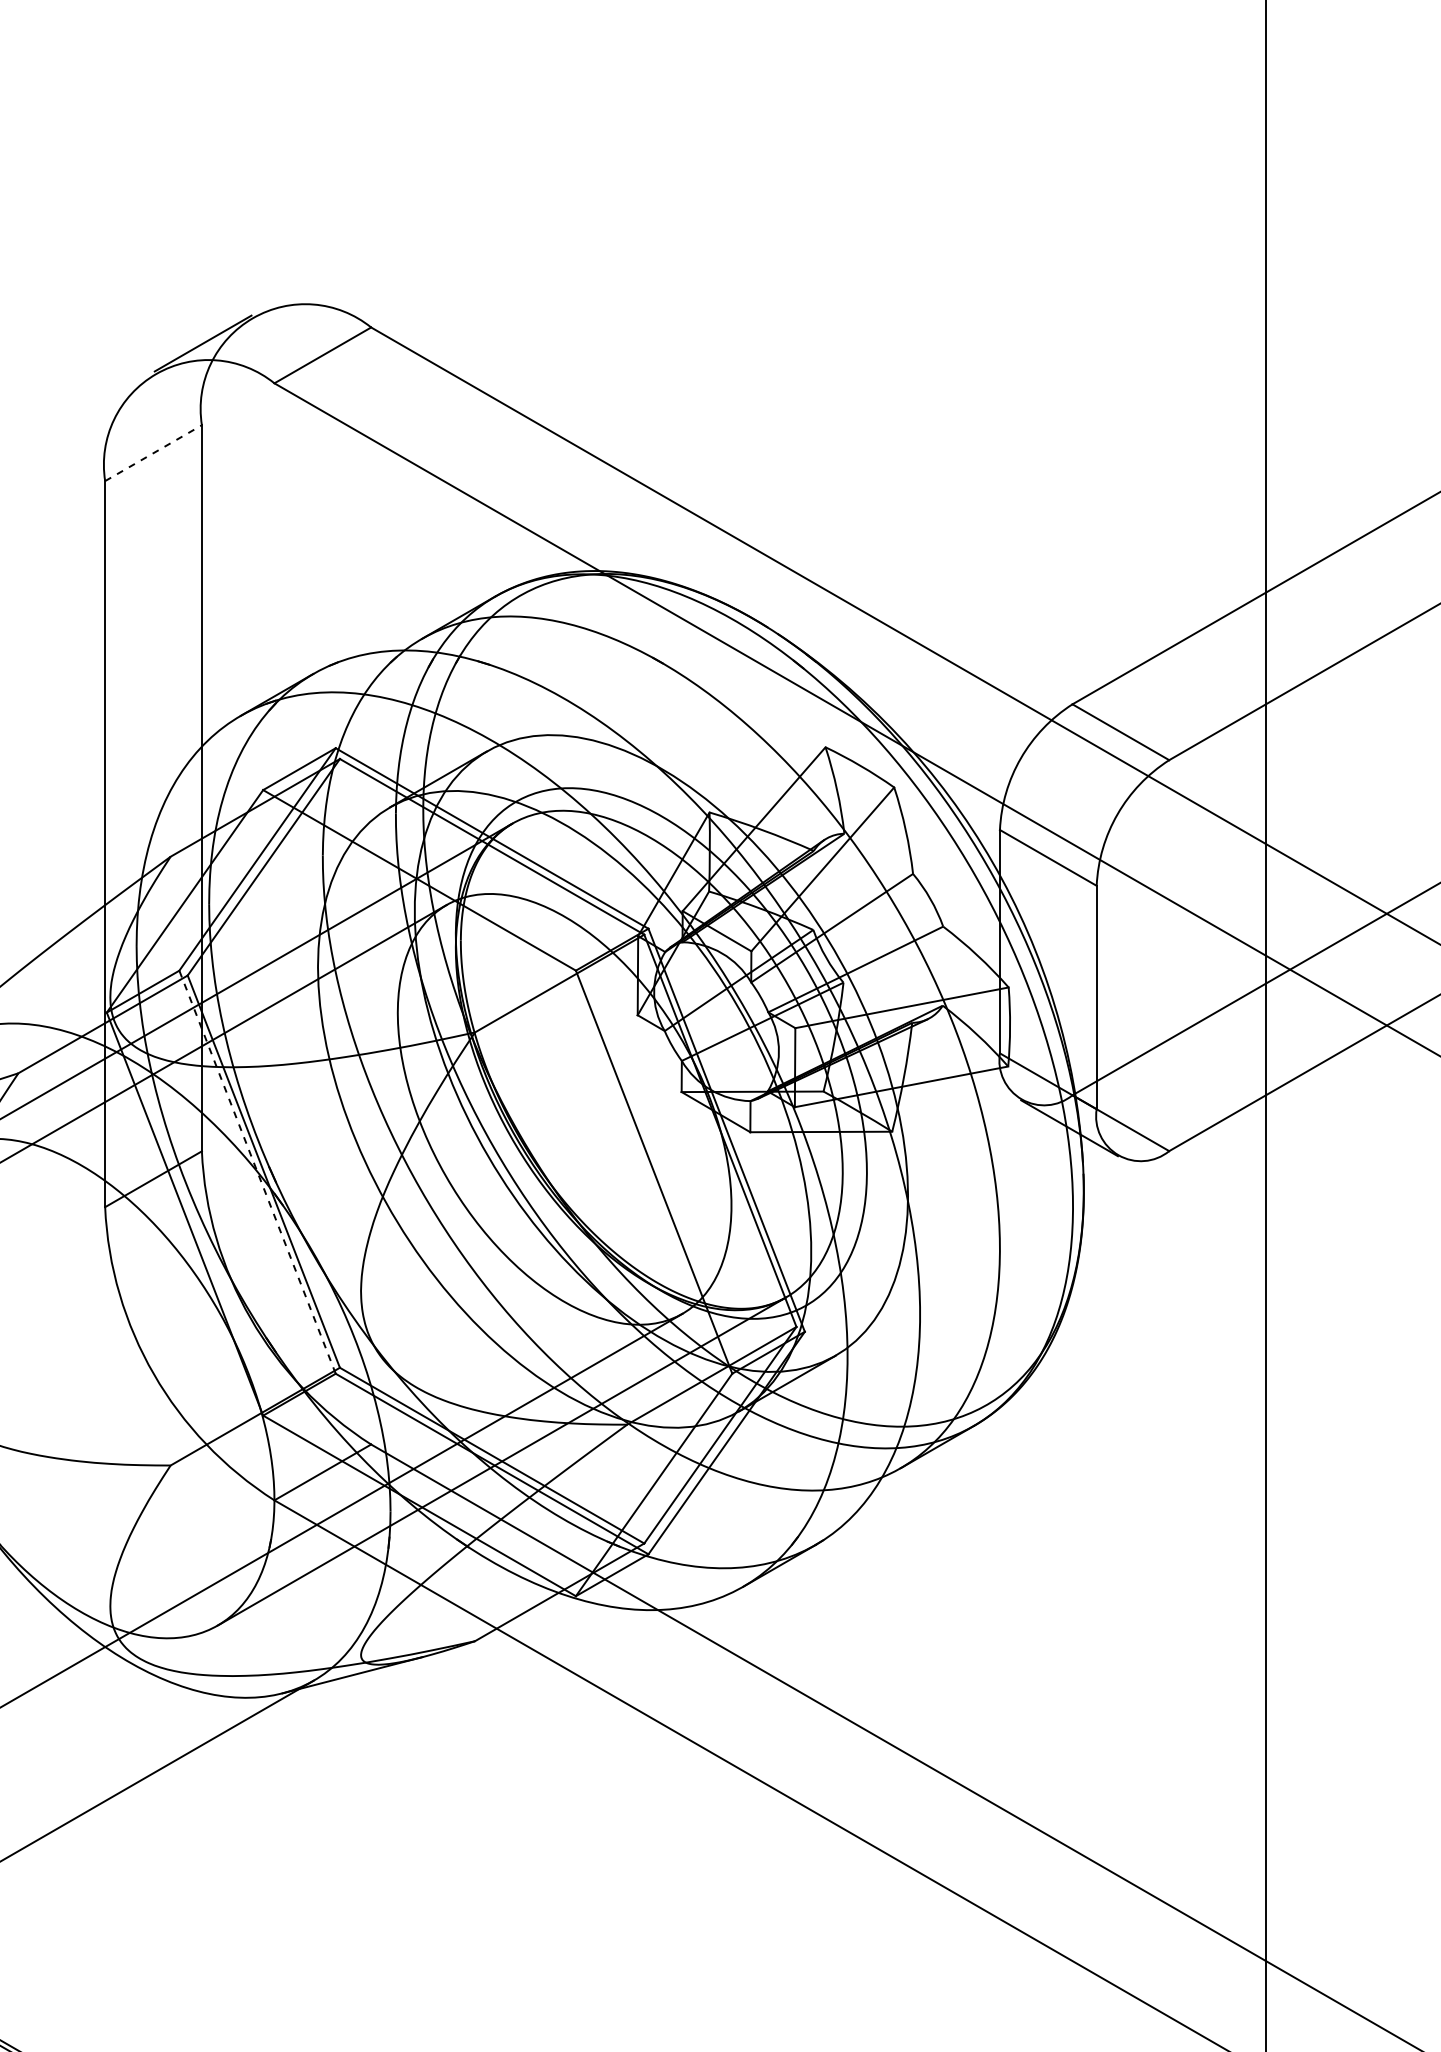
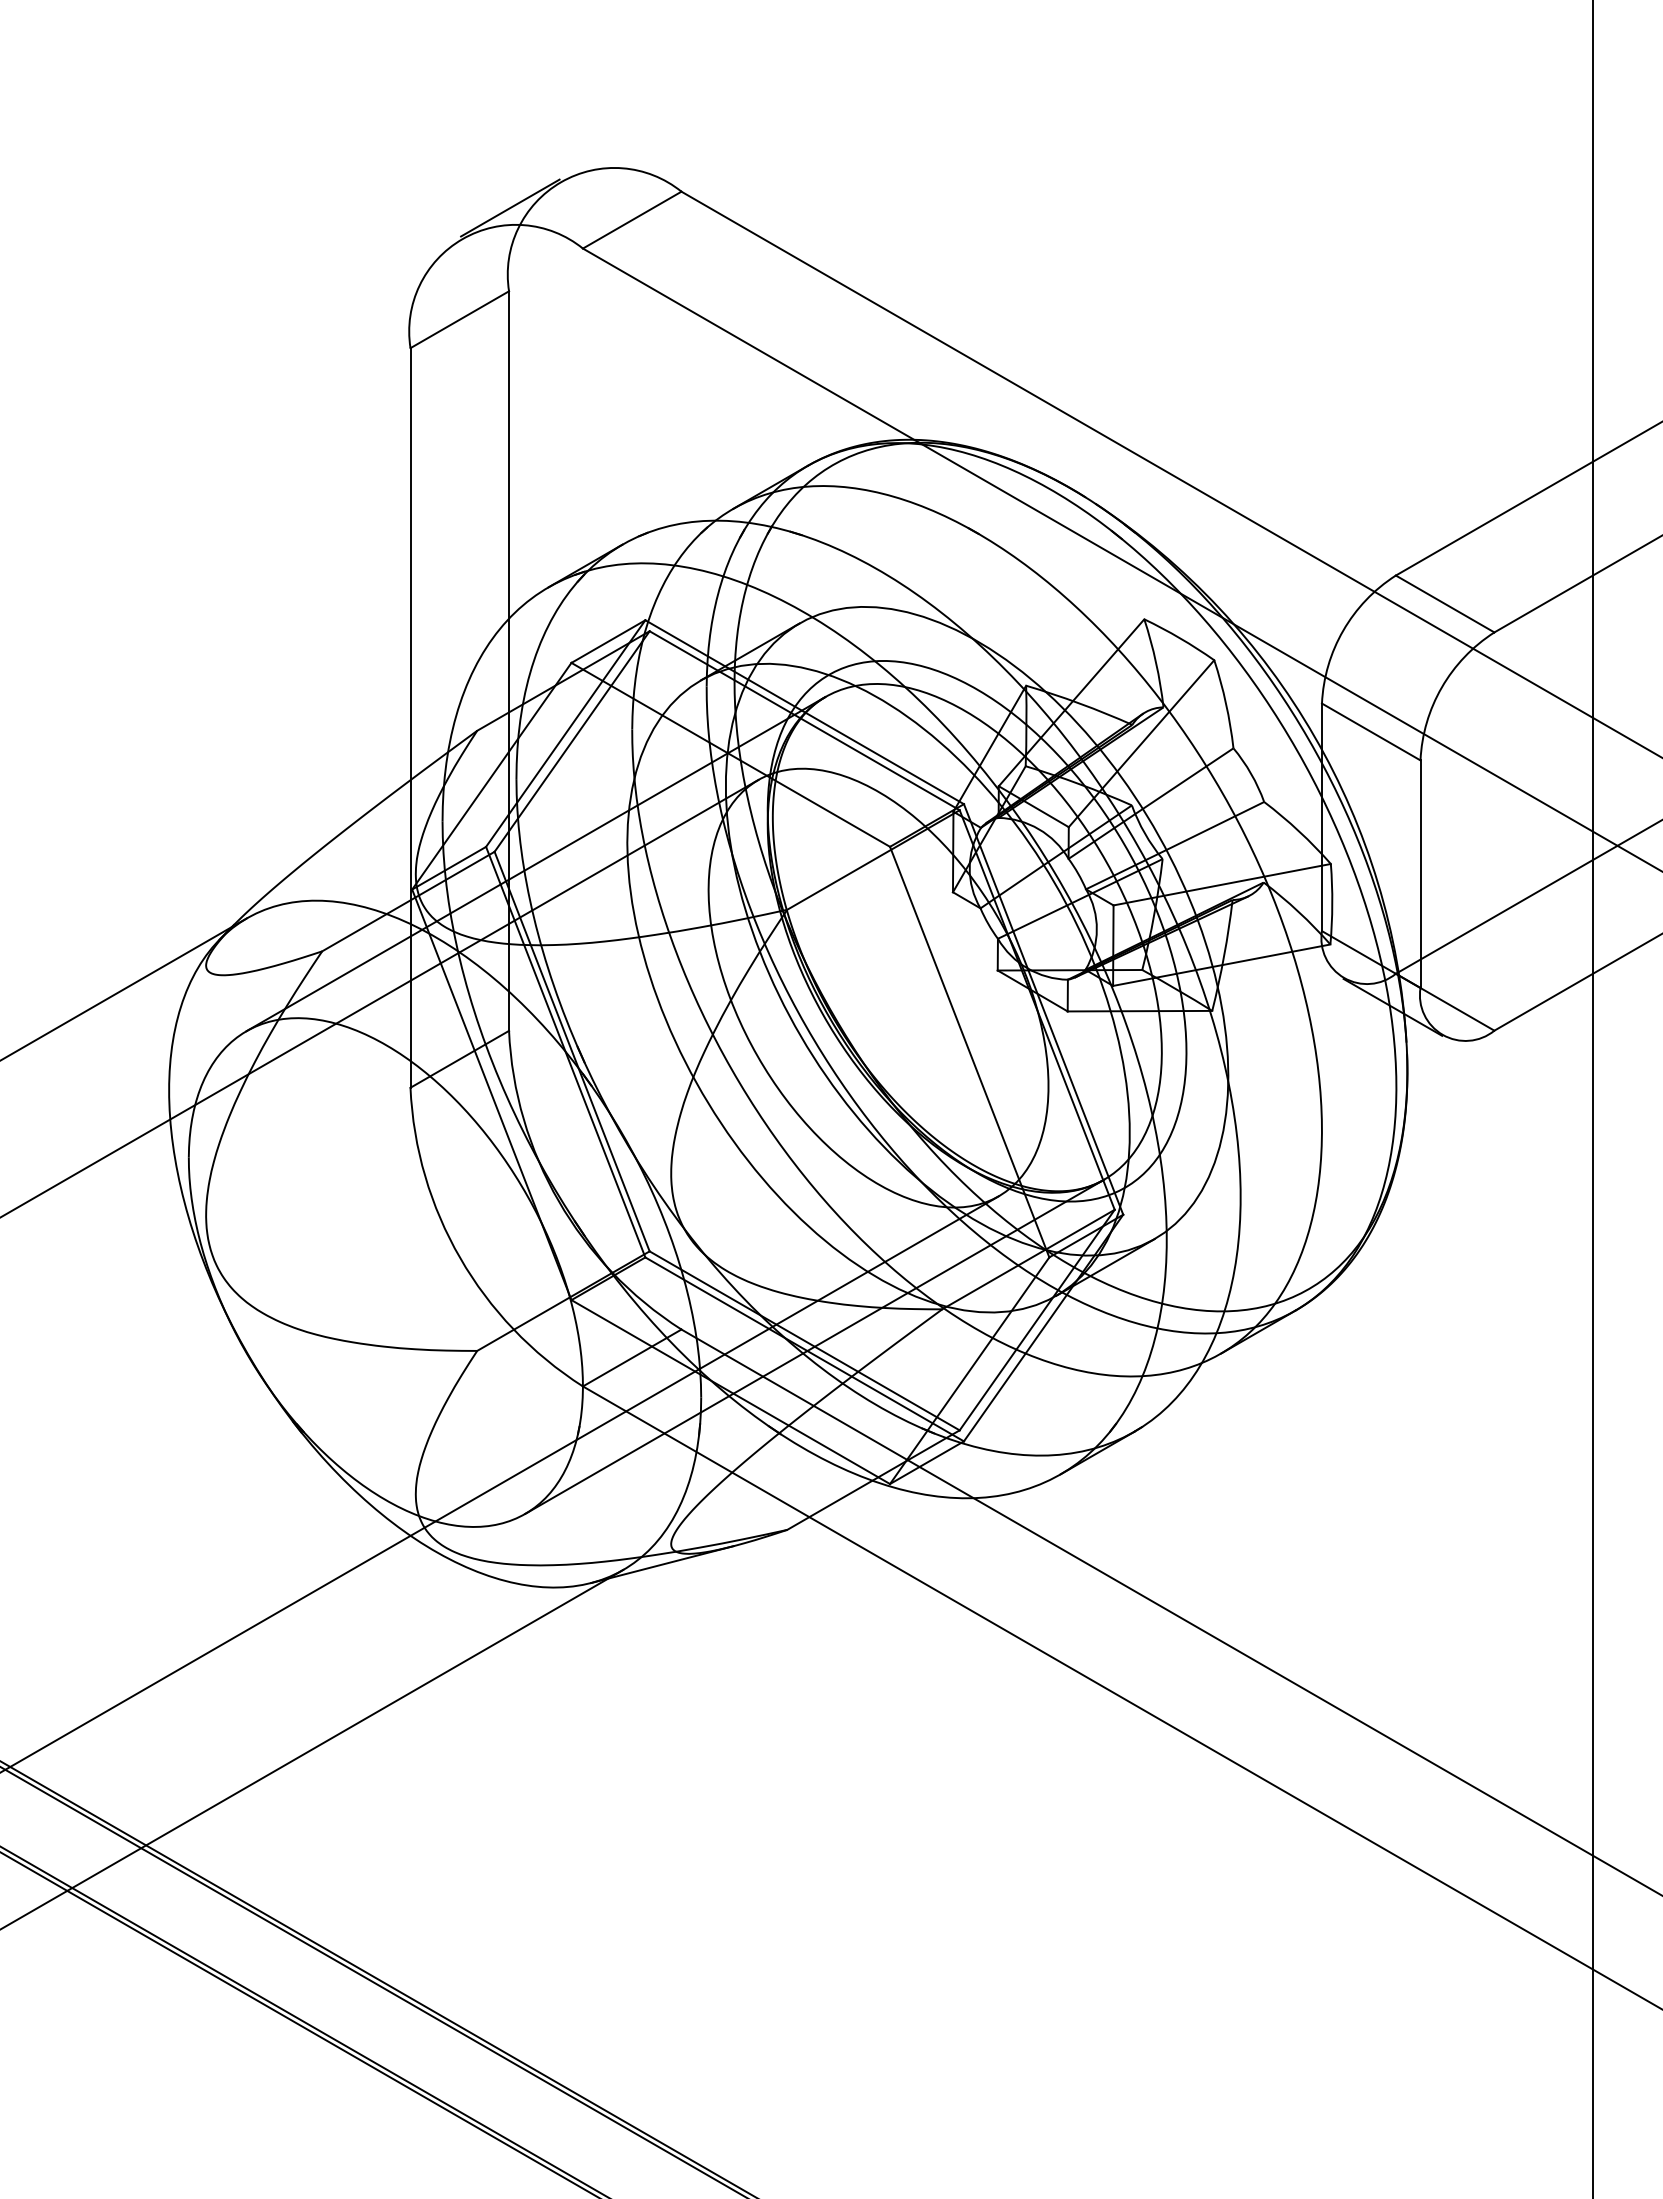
line: (153, 452) -> (459, 319), dashed -> solid
line: (257, 1171) -> (565, 1051), dashed -> solid

